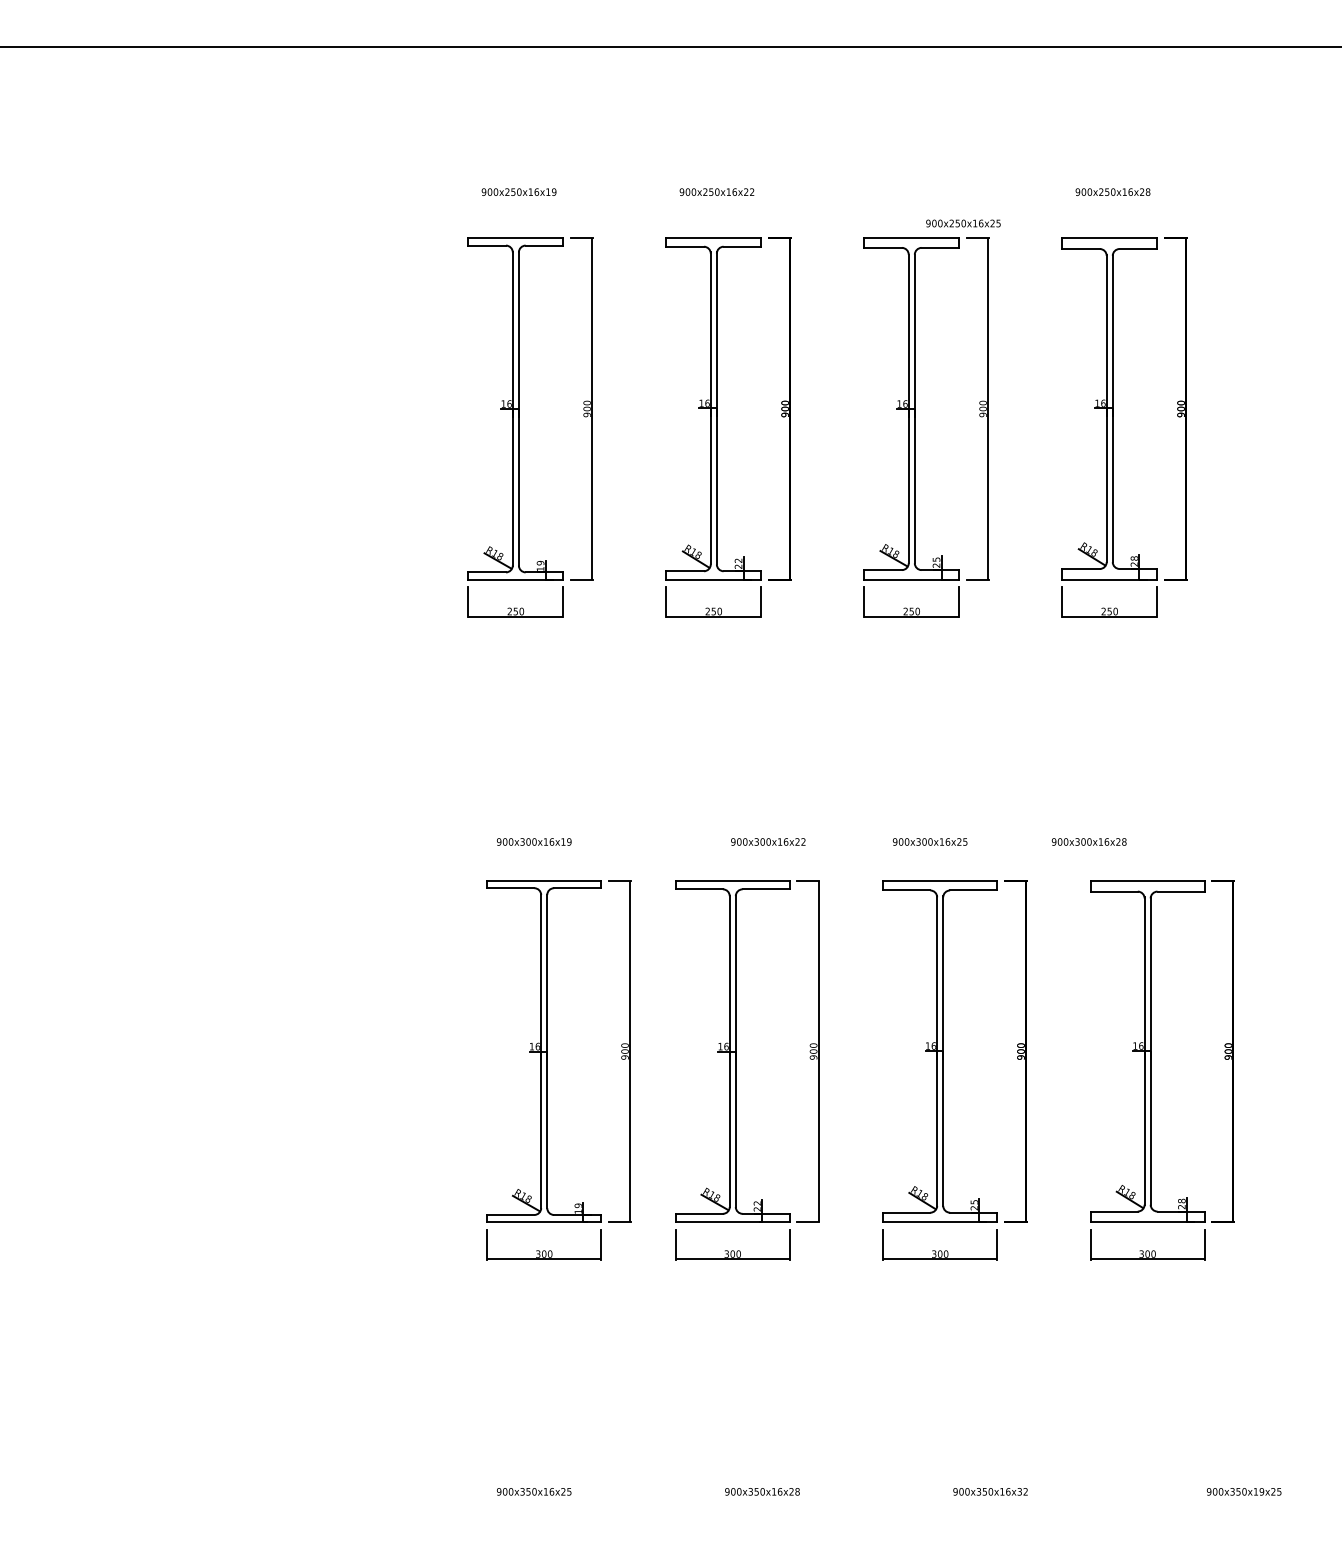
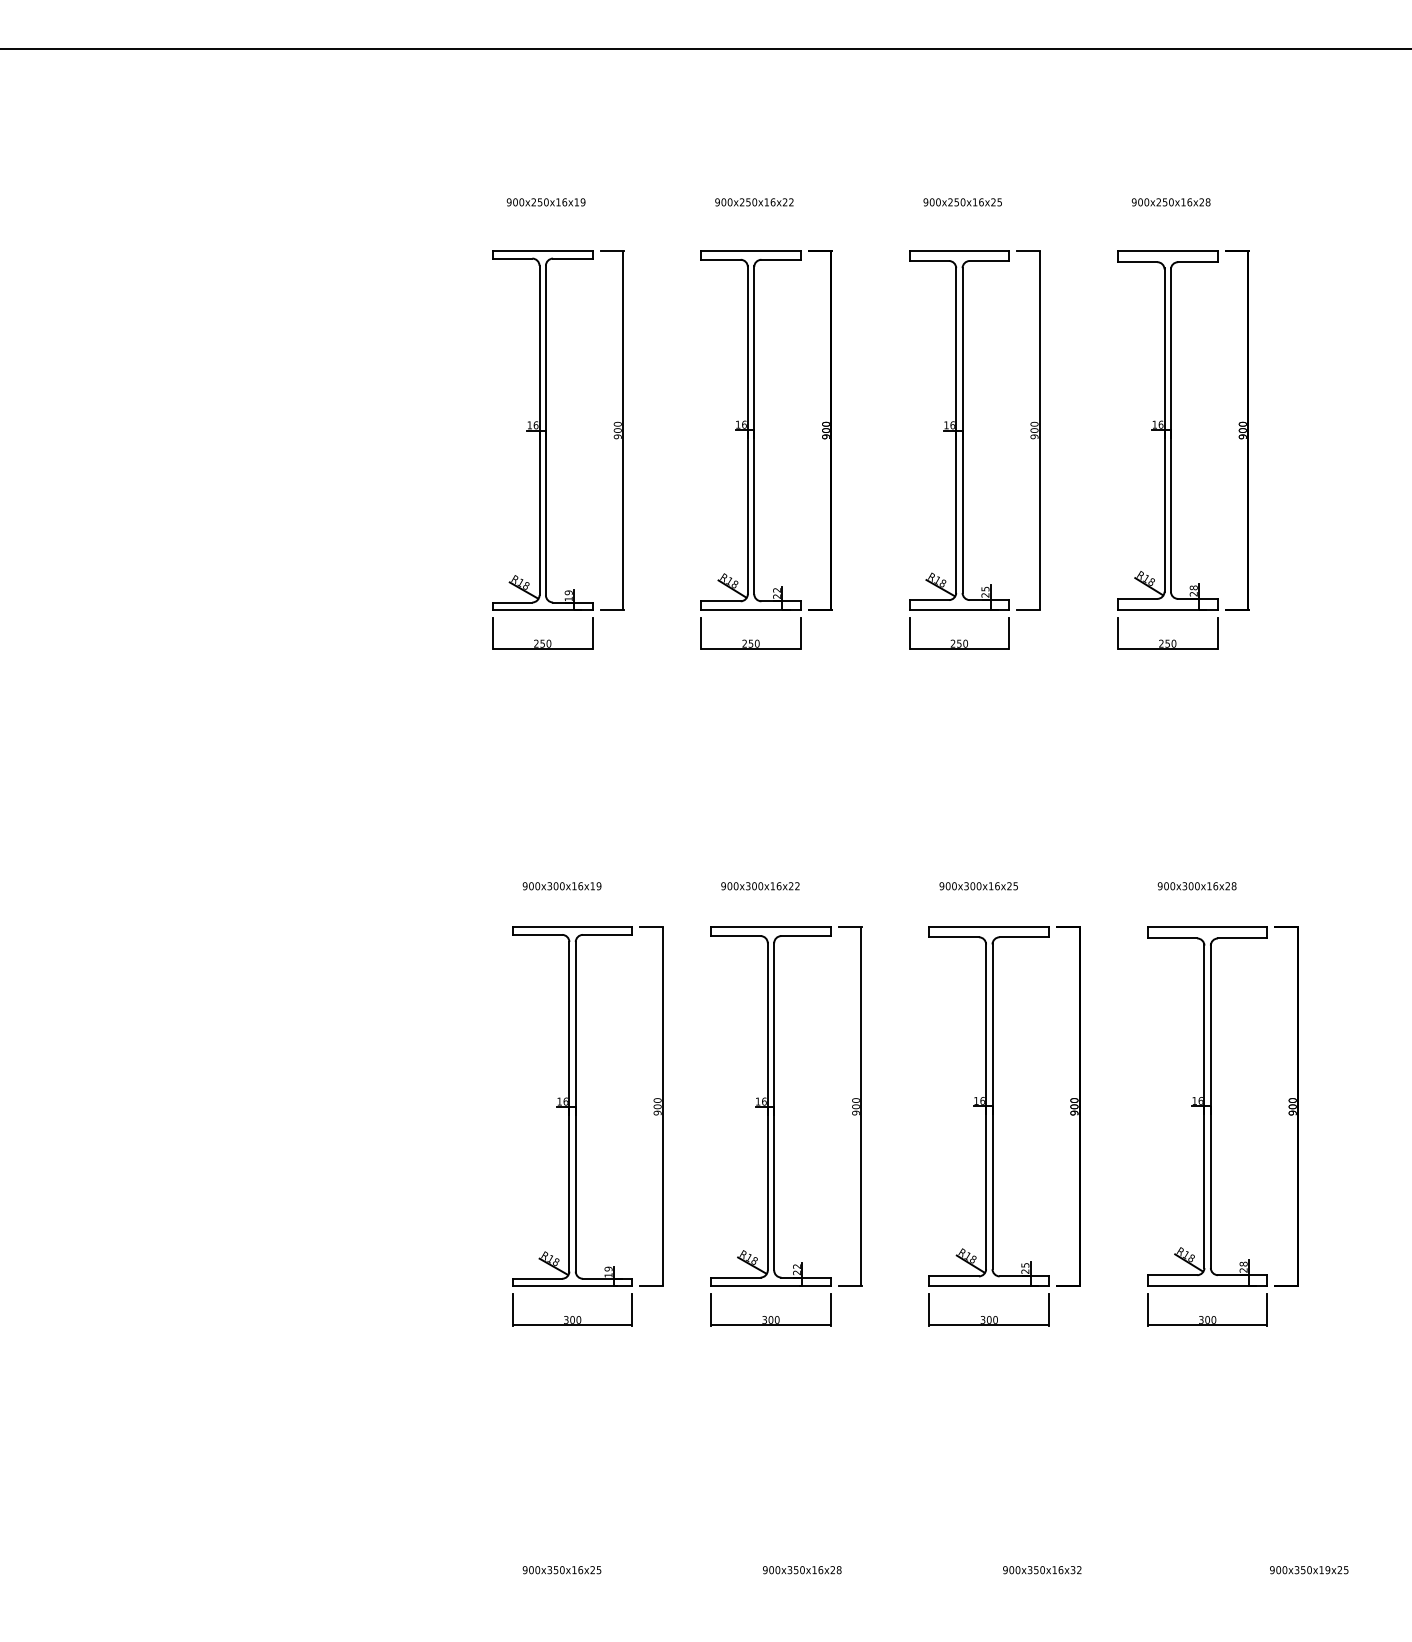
text: (963, 223) -> (962, 202), moved
text: (768, 842) -> (760, 886), moved
text: (1088, 842) -> (1196, 886), moved

